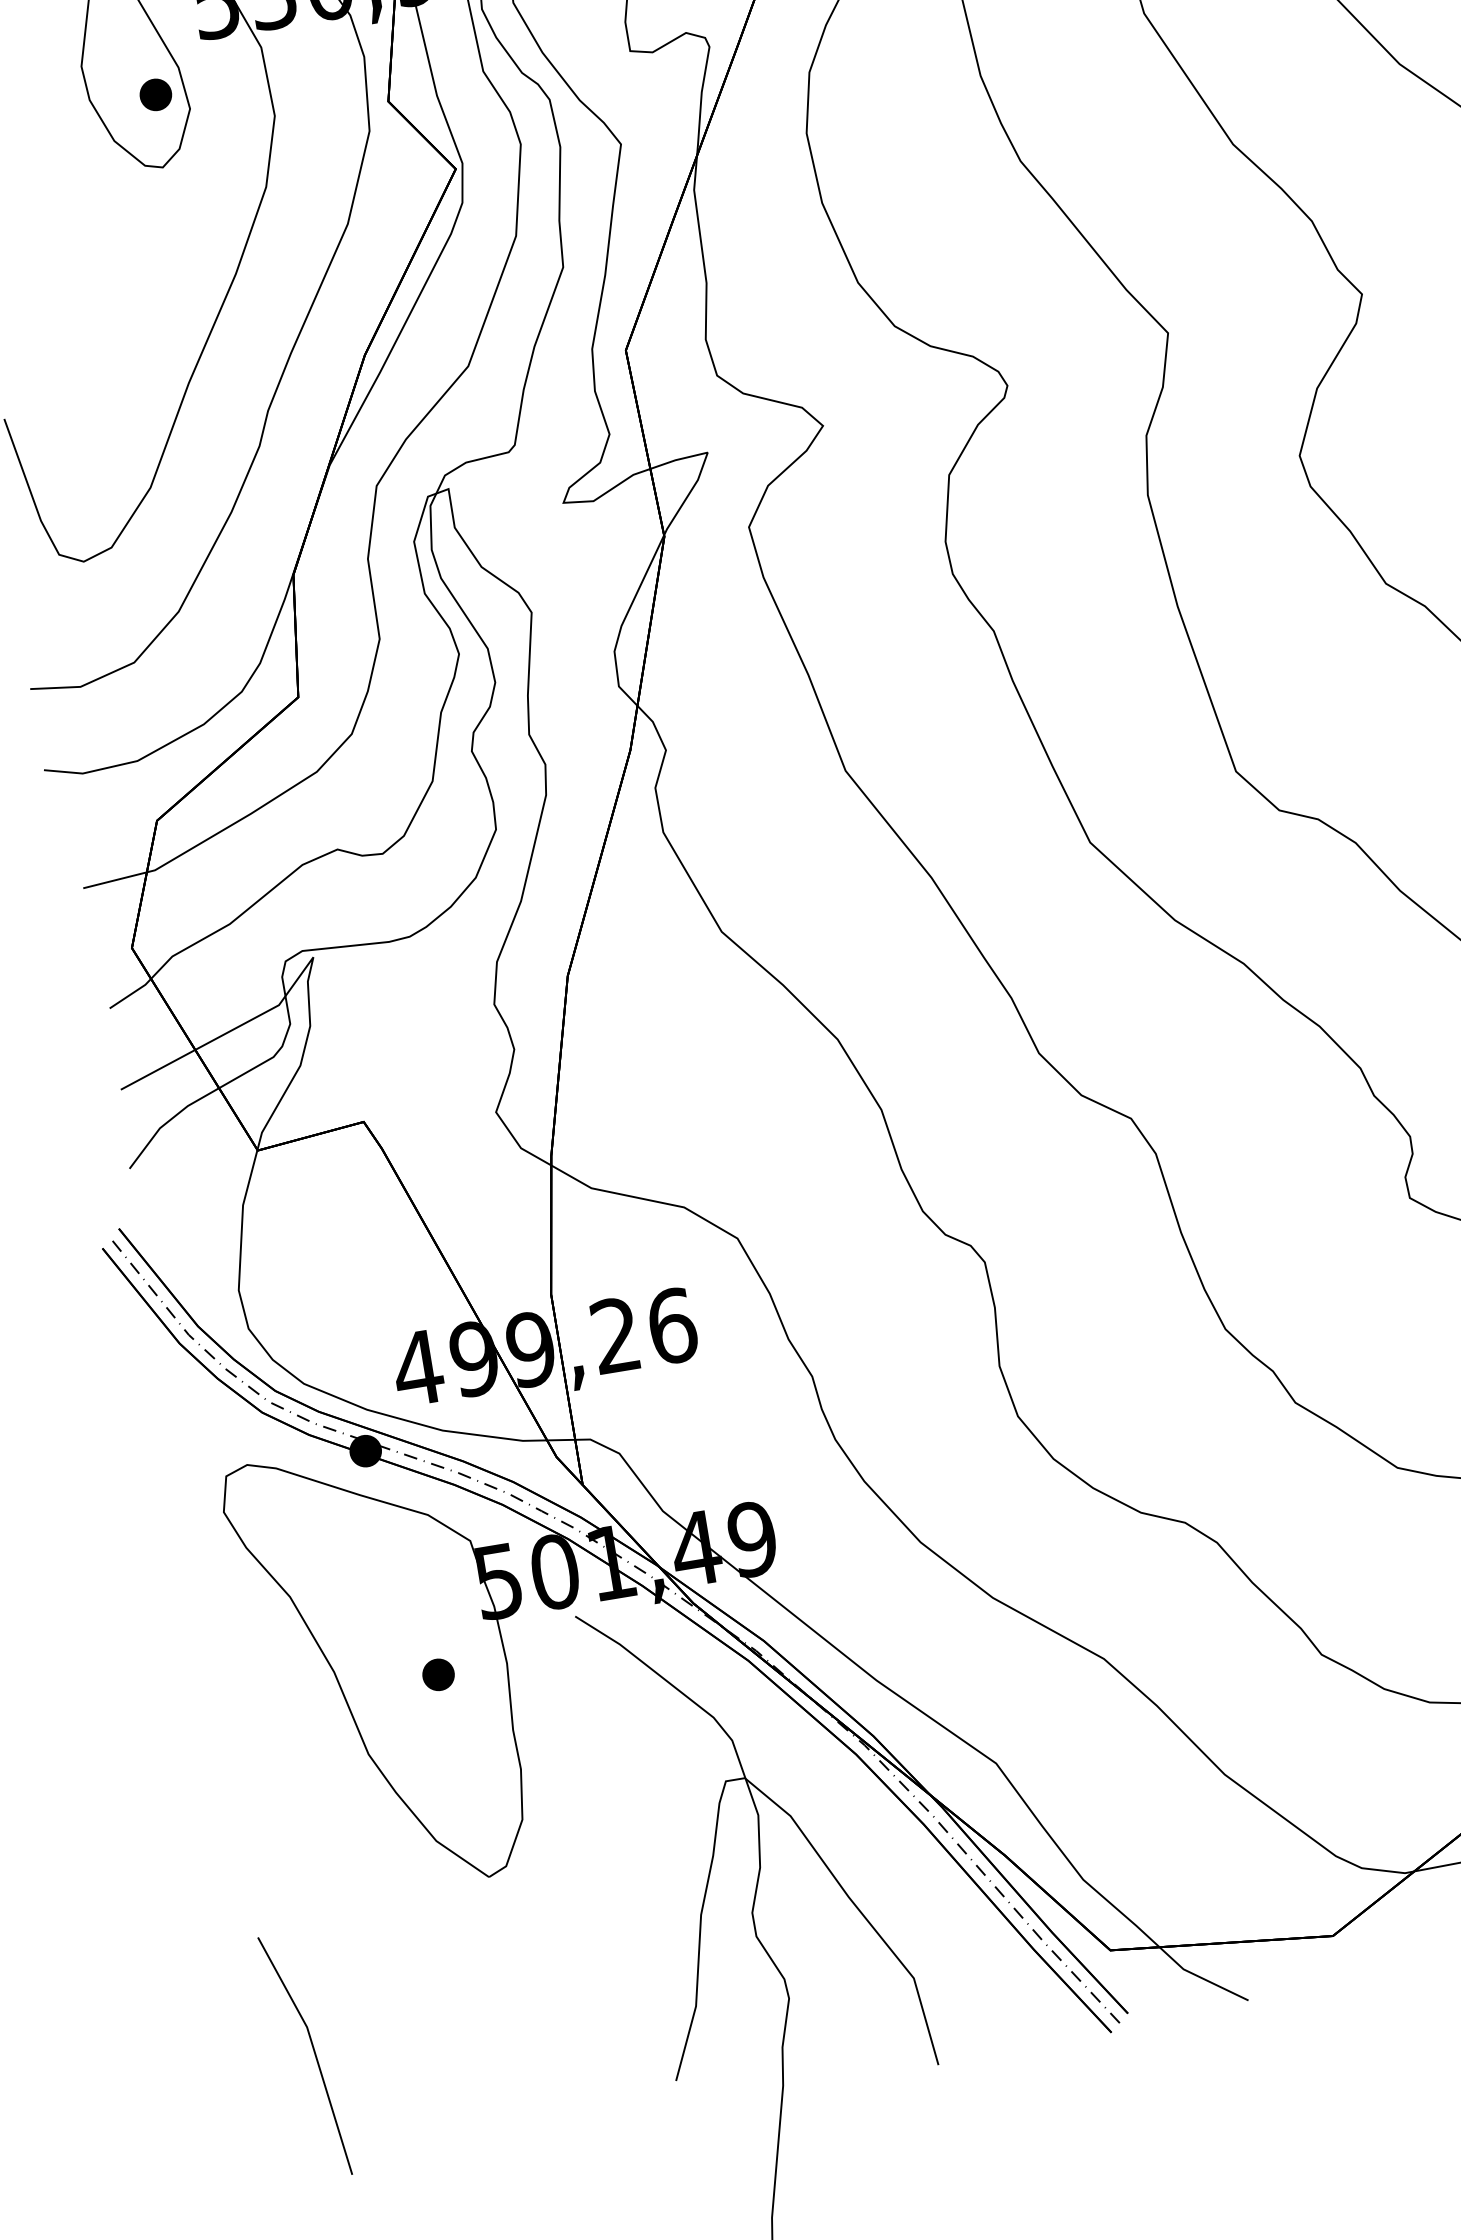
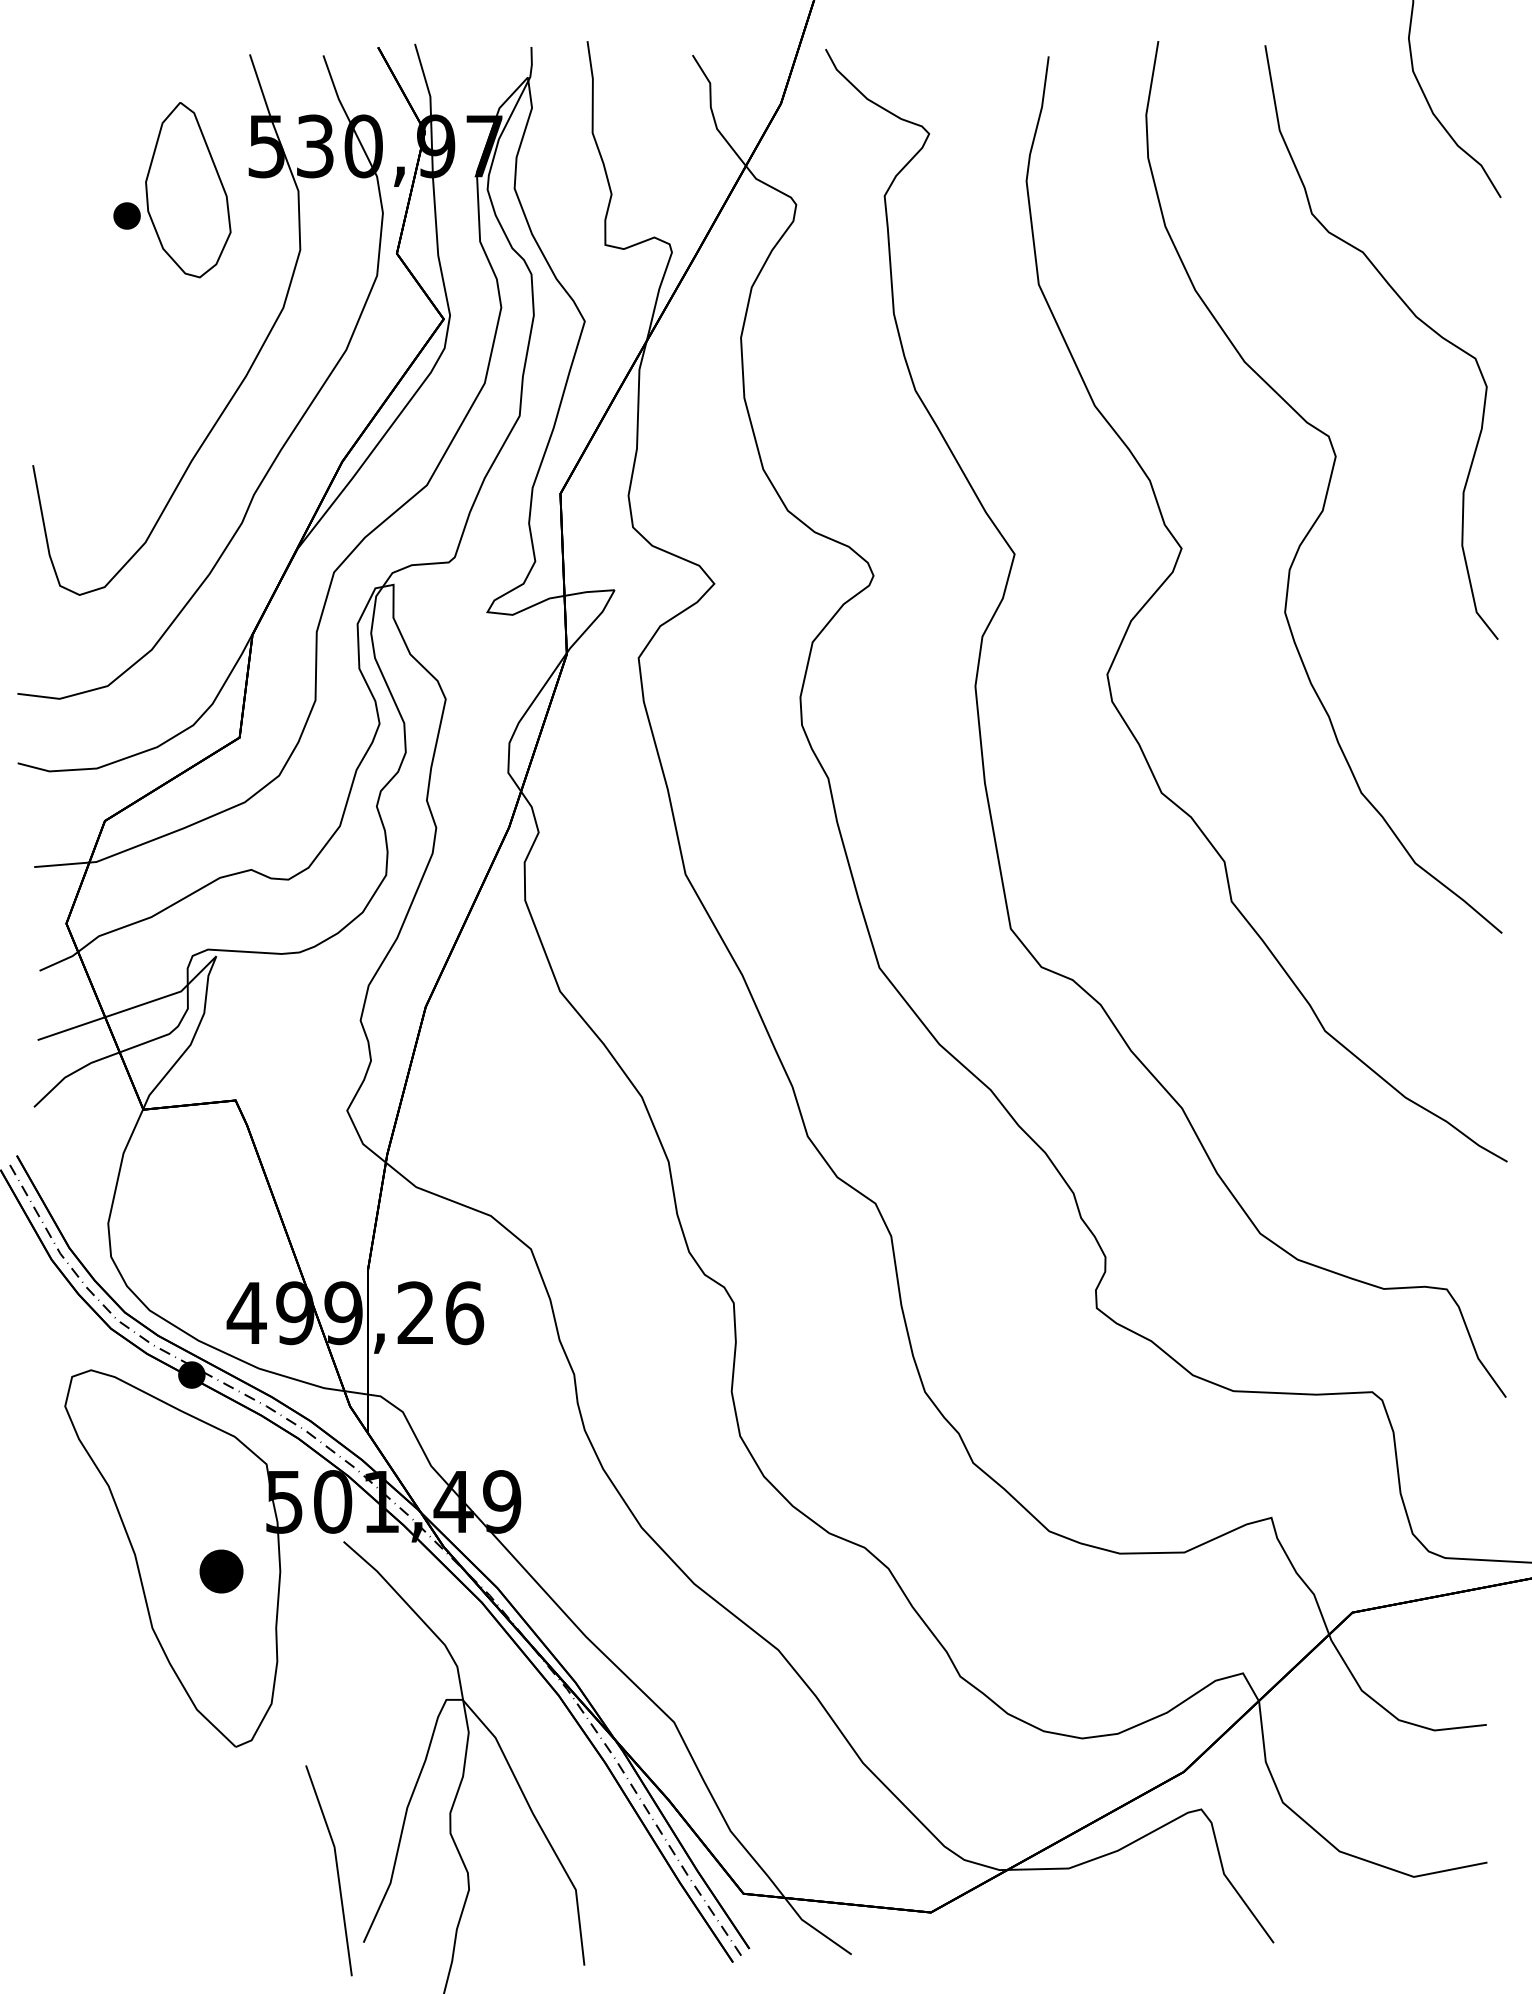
part: (155, 94) -> (126, 215), moved
part: (438, 1674) -> (221, 1571), size x1.6
line: (313, 2054) -> (336, 1870), moved

